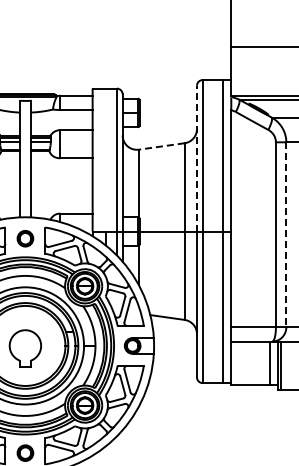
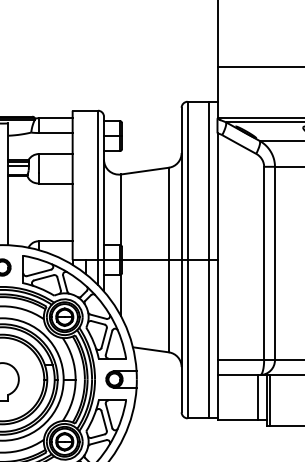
line: (161, 146) -> (144, 171), dashed -> solid
line: (196, 158) -> (181, 183), dashed -> solid
line: (286, 234) -> (275, 263), dashed -> solid

